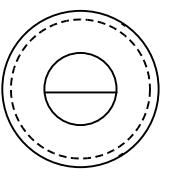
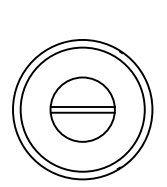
line: (80, 85) -> (82, 106), added
circle: (80, 88) -> (82, 109), dashed -> solid

